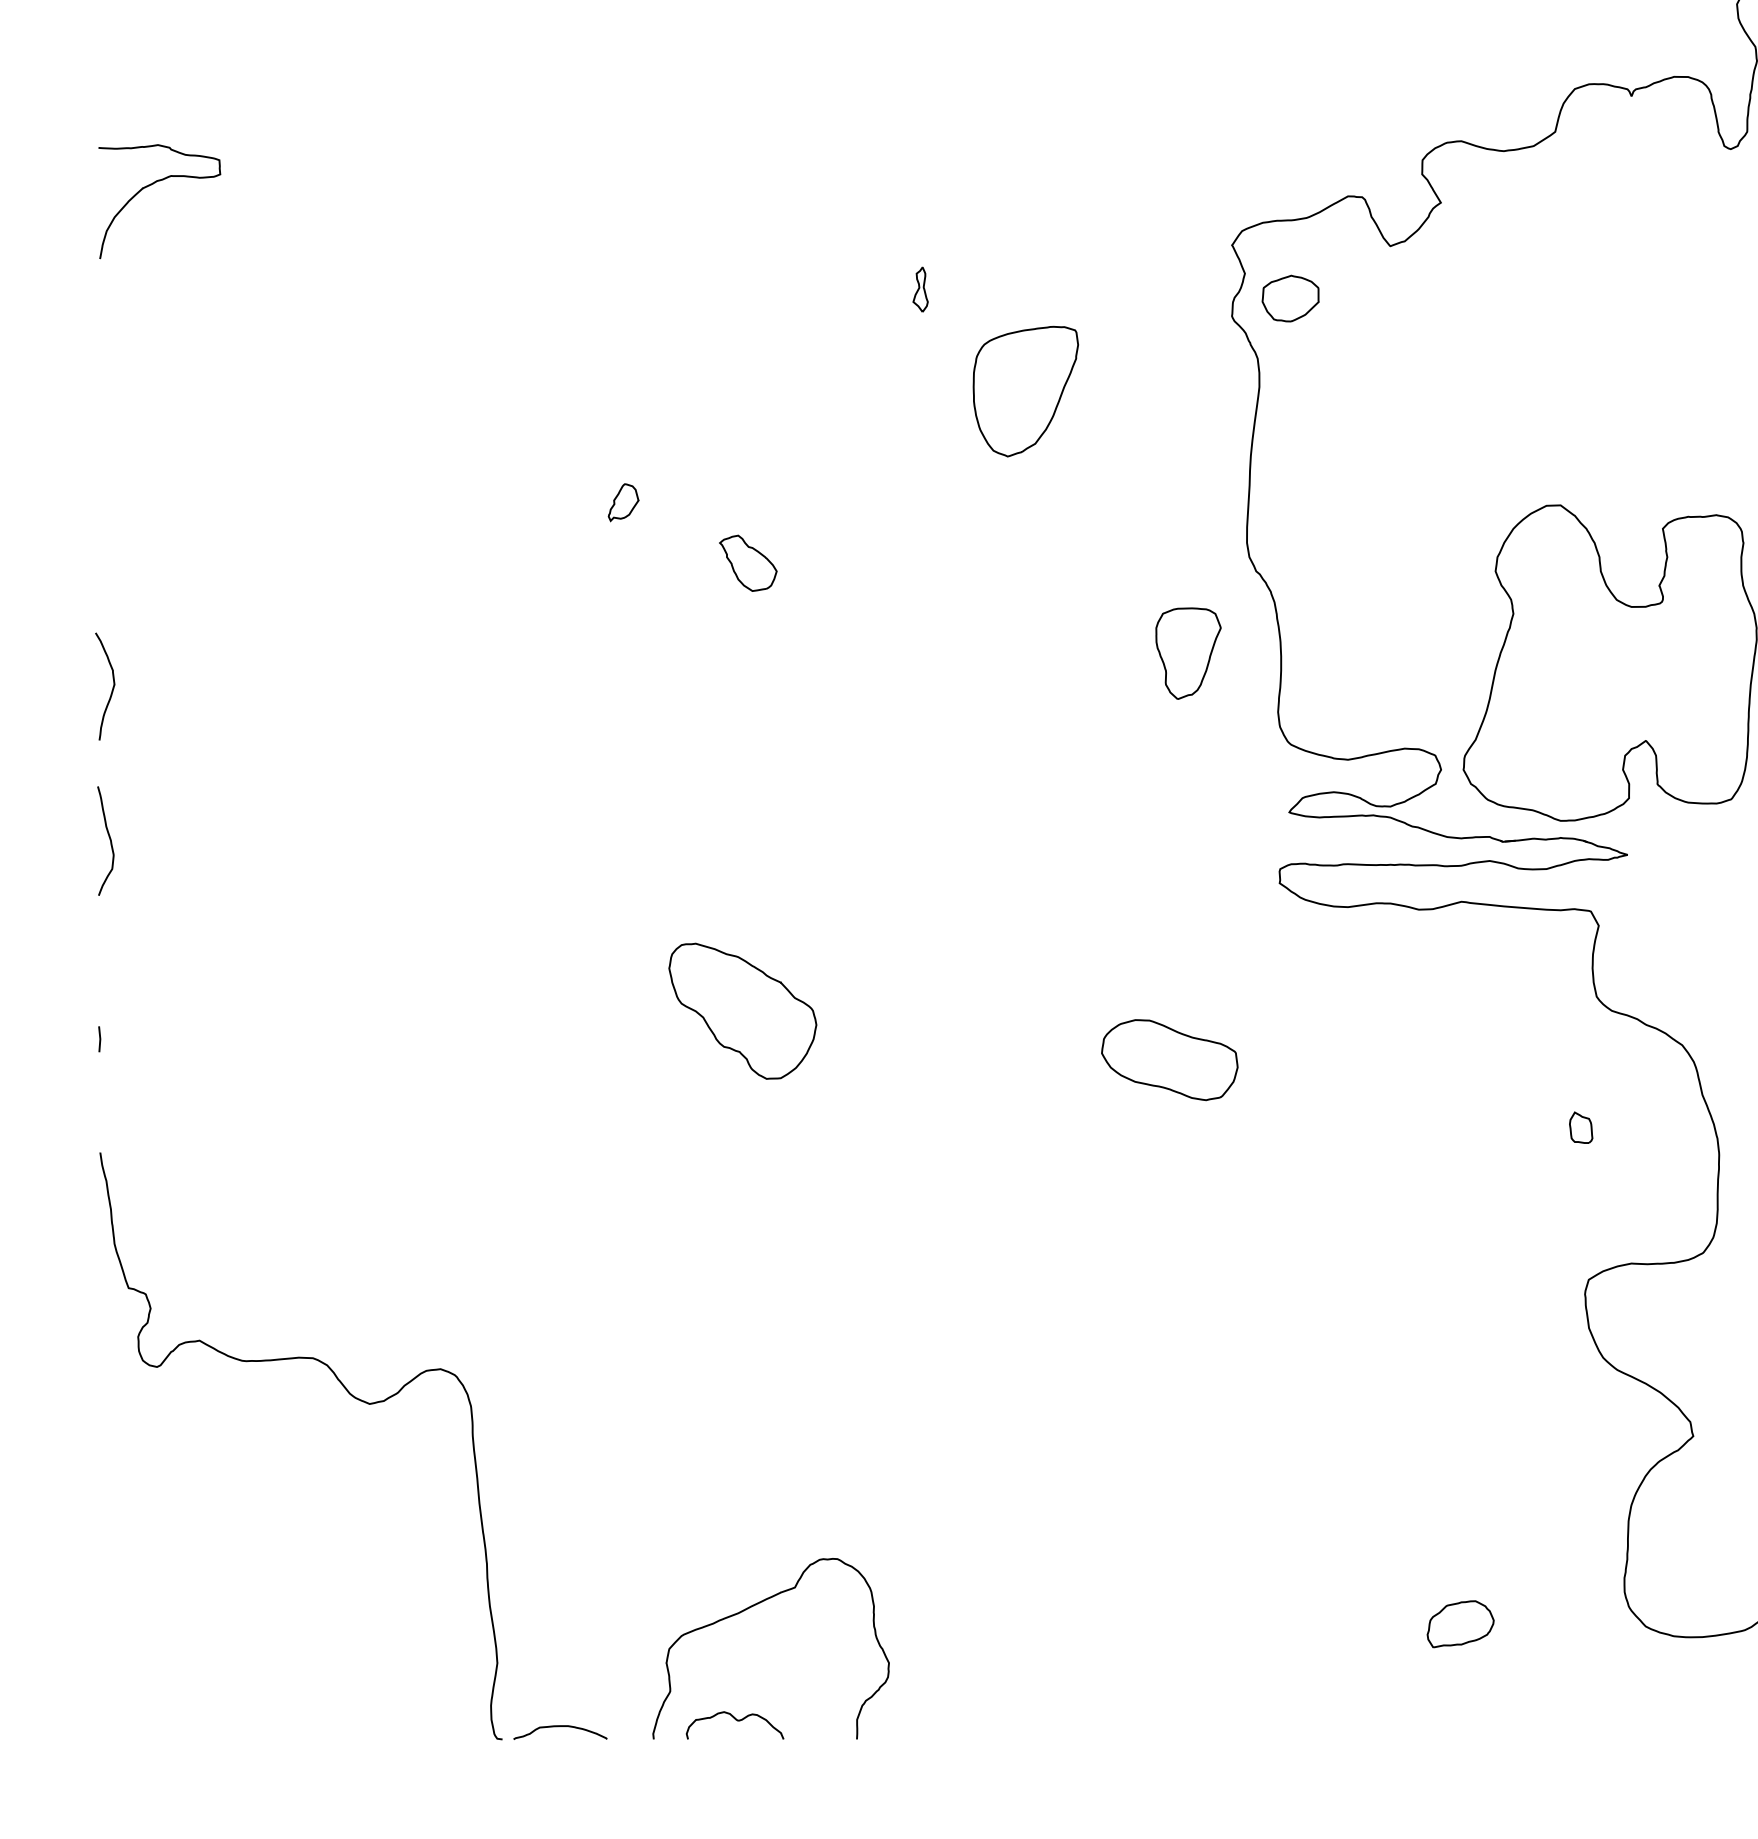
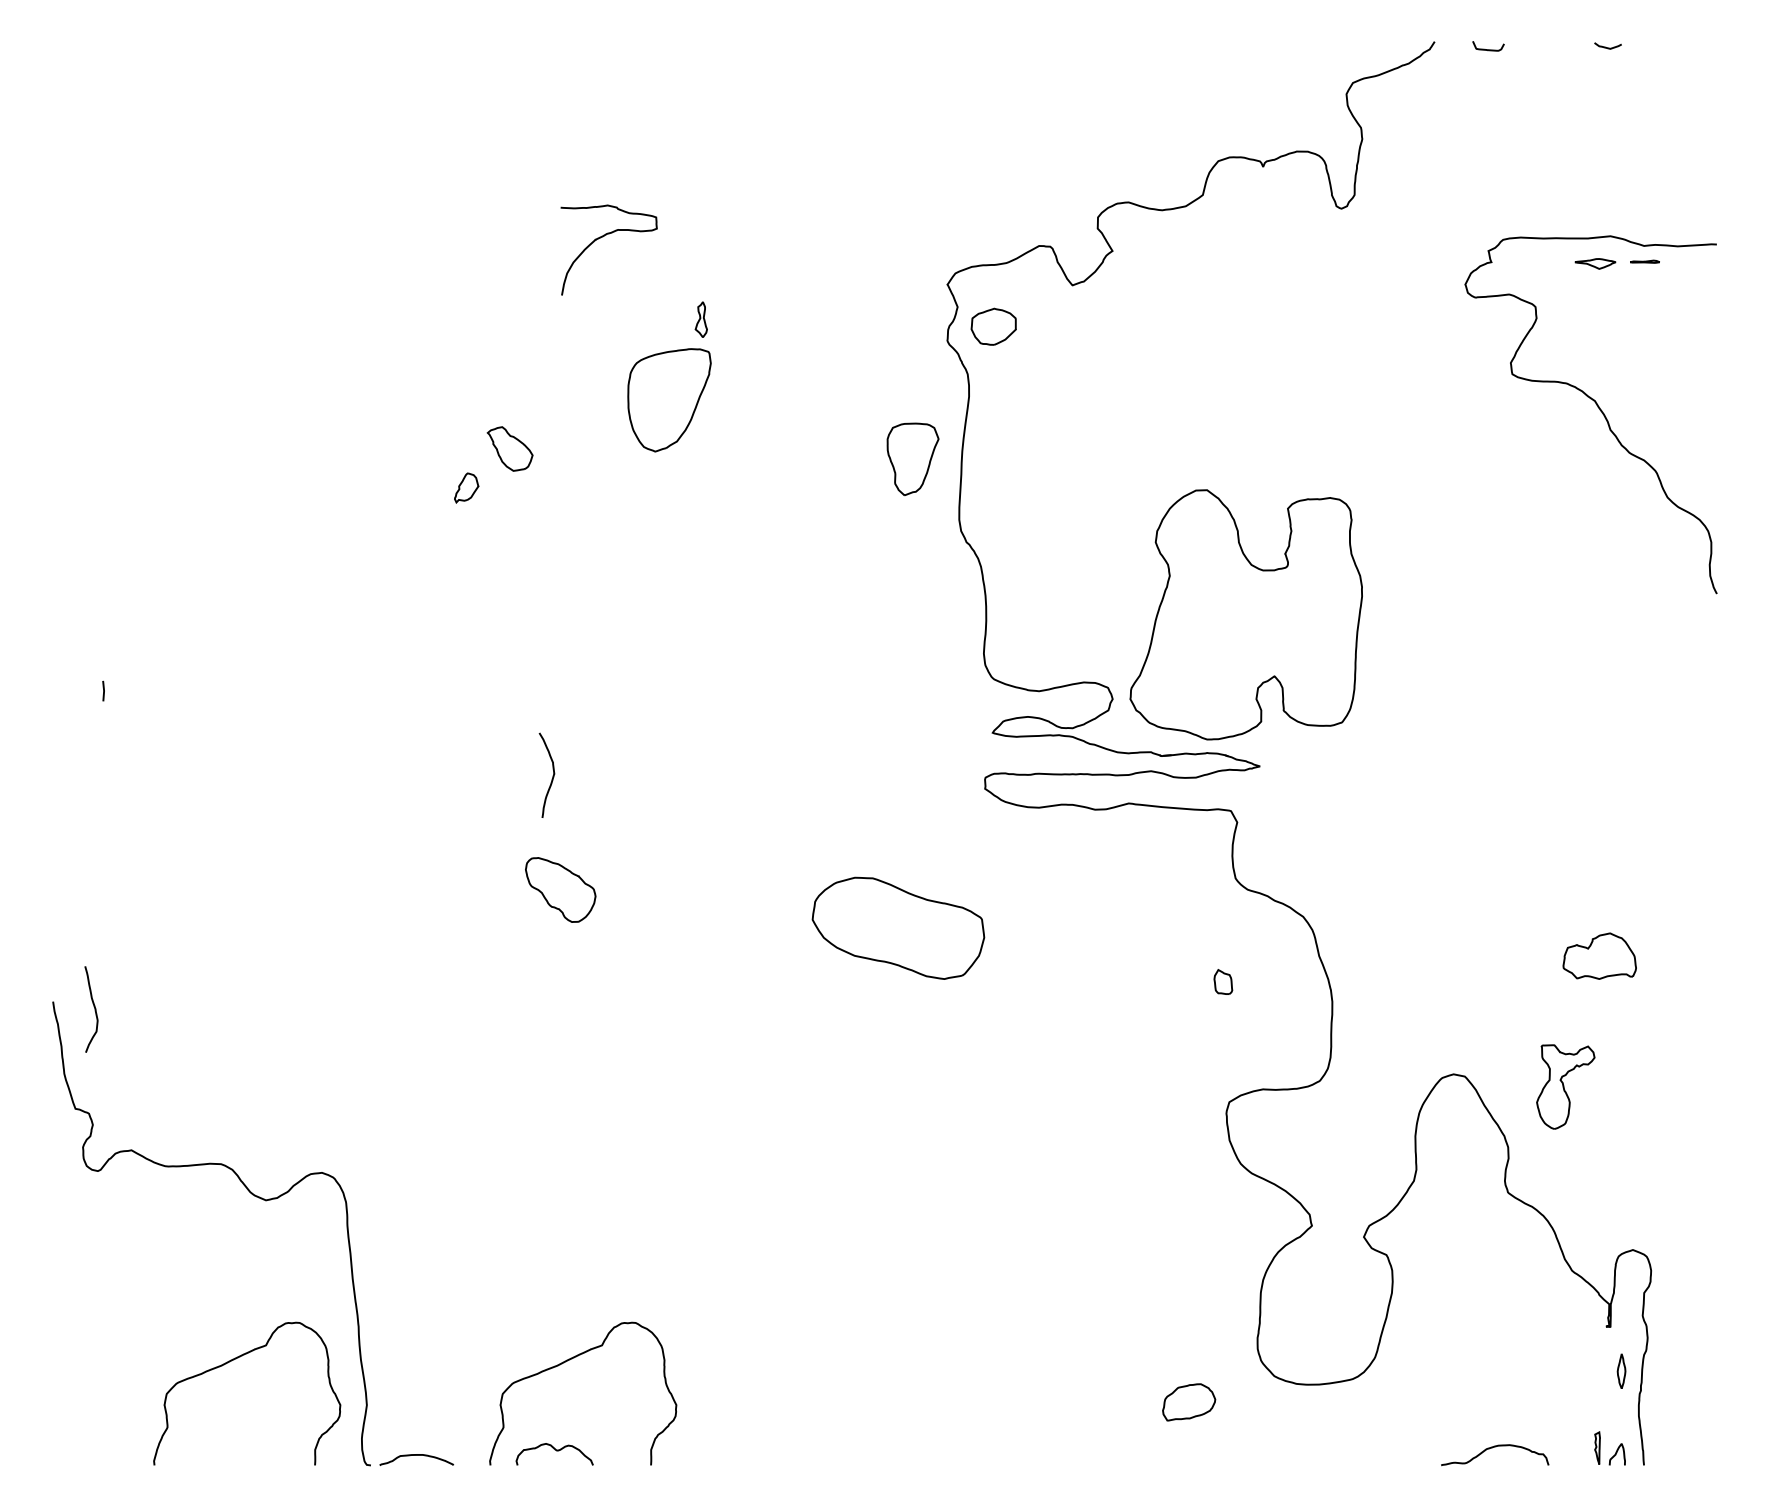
curve: (152, 185) -> (603, 237), moved
part: (1025, 391) -> (669, 400), moved
part: (747, 562) -> (509, 448), moved
part: (1187, 653) -> (912, 459), moved
curve: (112, 686) -> (552, 775), moved
curve: (109, 841) -> (94, 1009), moved
part: (742, 1010) -> (560, 889), size x0.6
line: (99, 1038) -> (103, 690), moved
part: (1168, 1059) -> (897, 928), size x1.6
curve: (332, 1605) -> (236, 1359), added
part: (1461, 1624) -> (1189, 1402), moved

